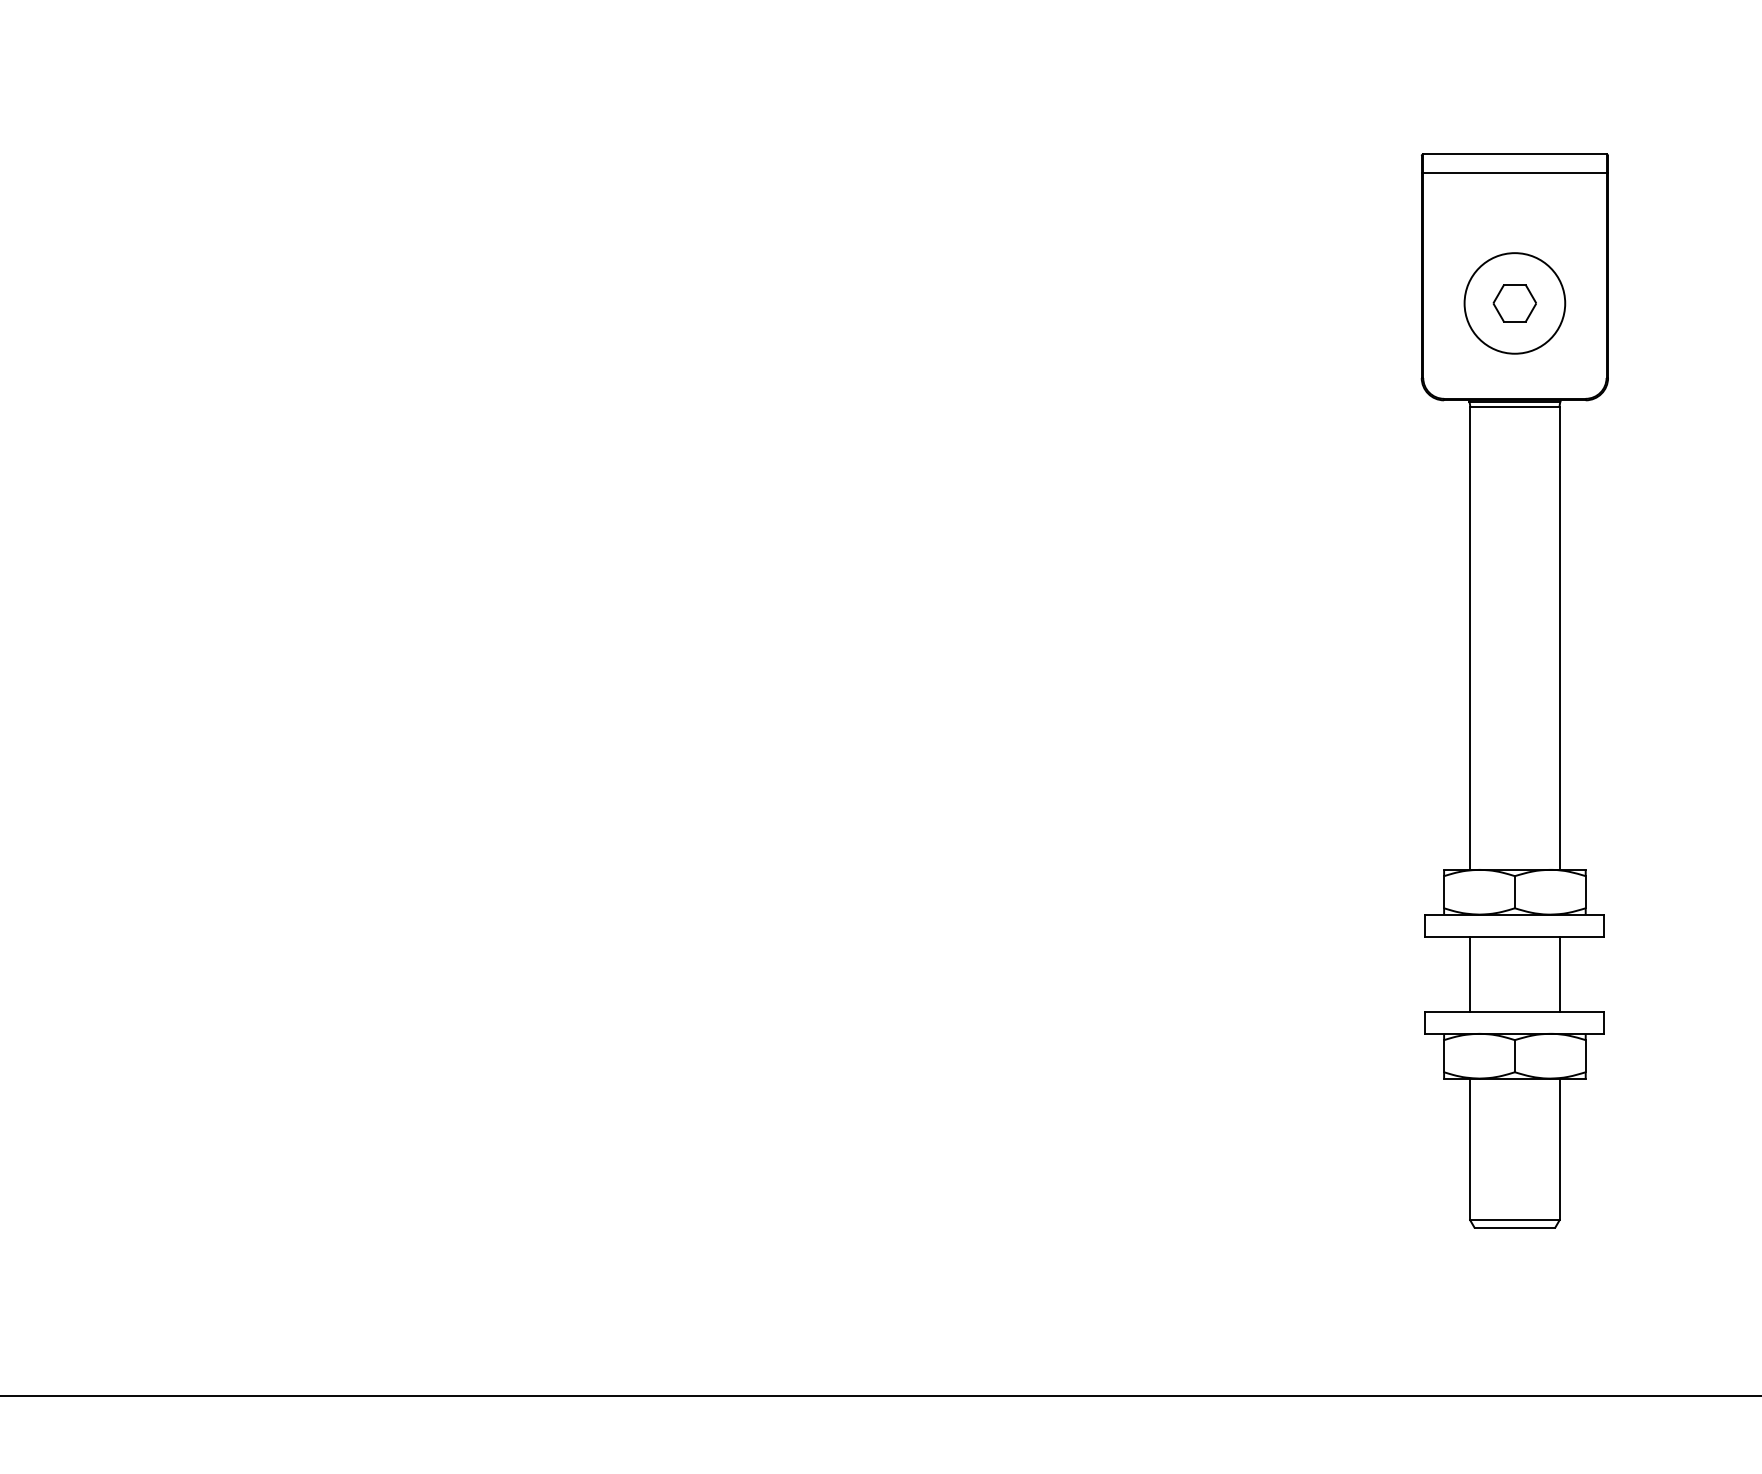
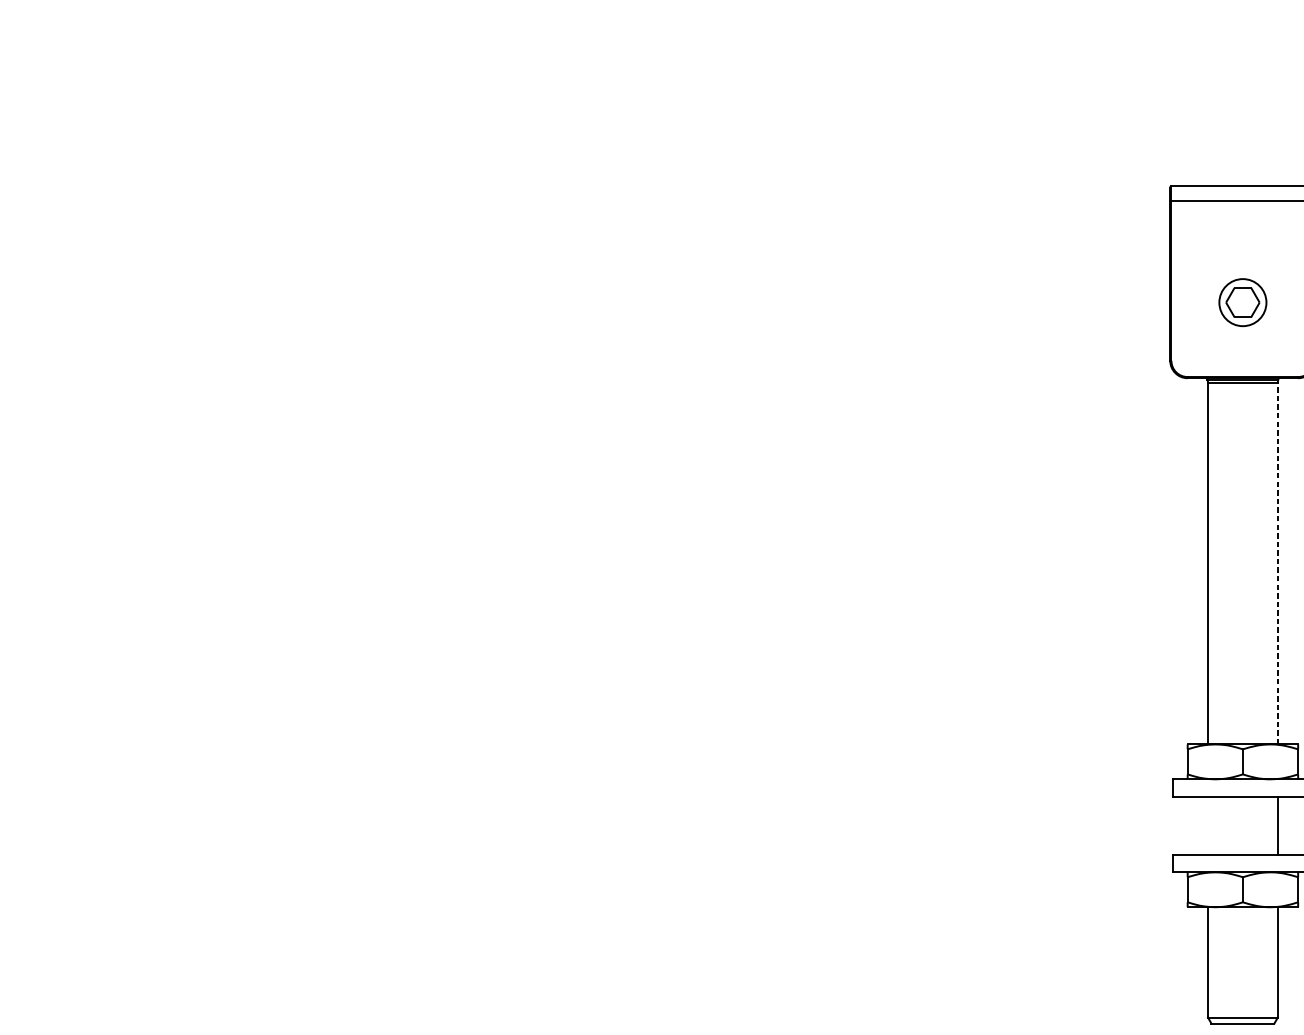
circle: (1514, 303) -> (1242, 302), size x0.6
line: (1559, 638) -> (1277, 563), solid -> dashed
line: (1470, 973) -> (1208, 825), removed

